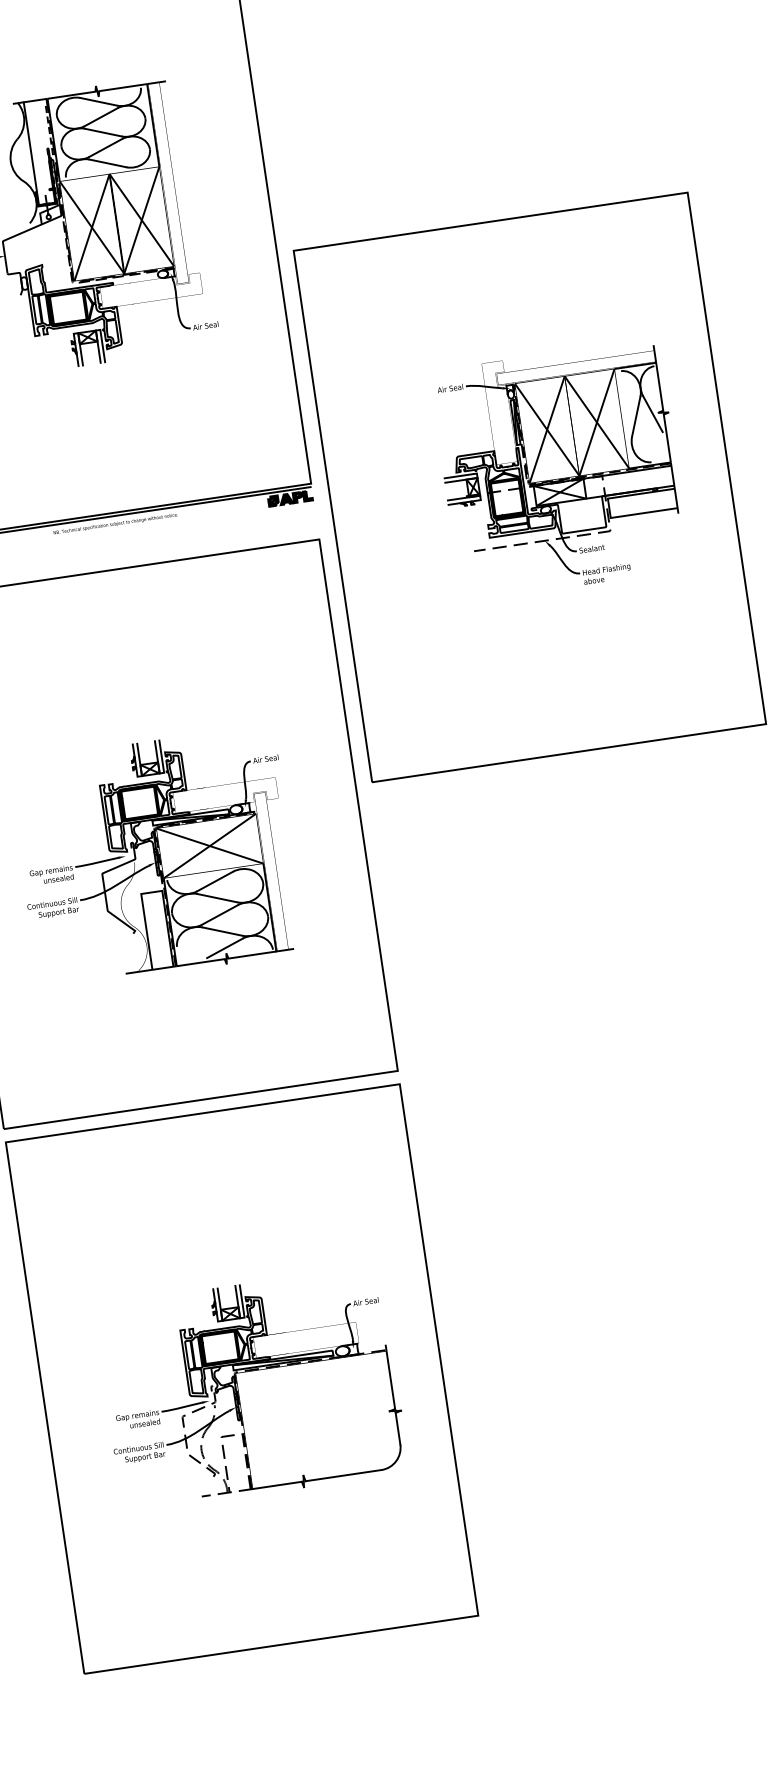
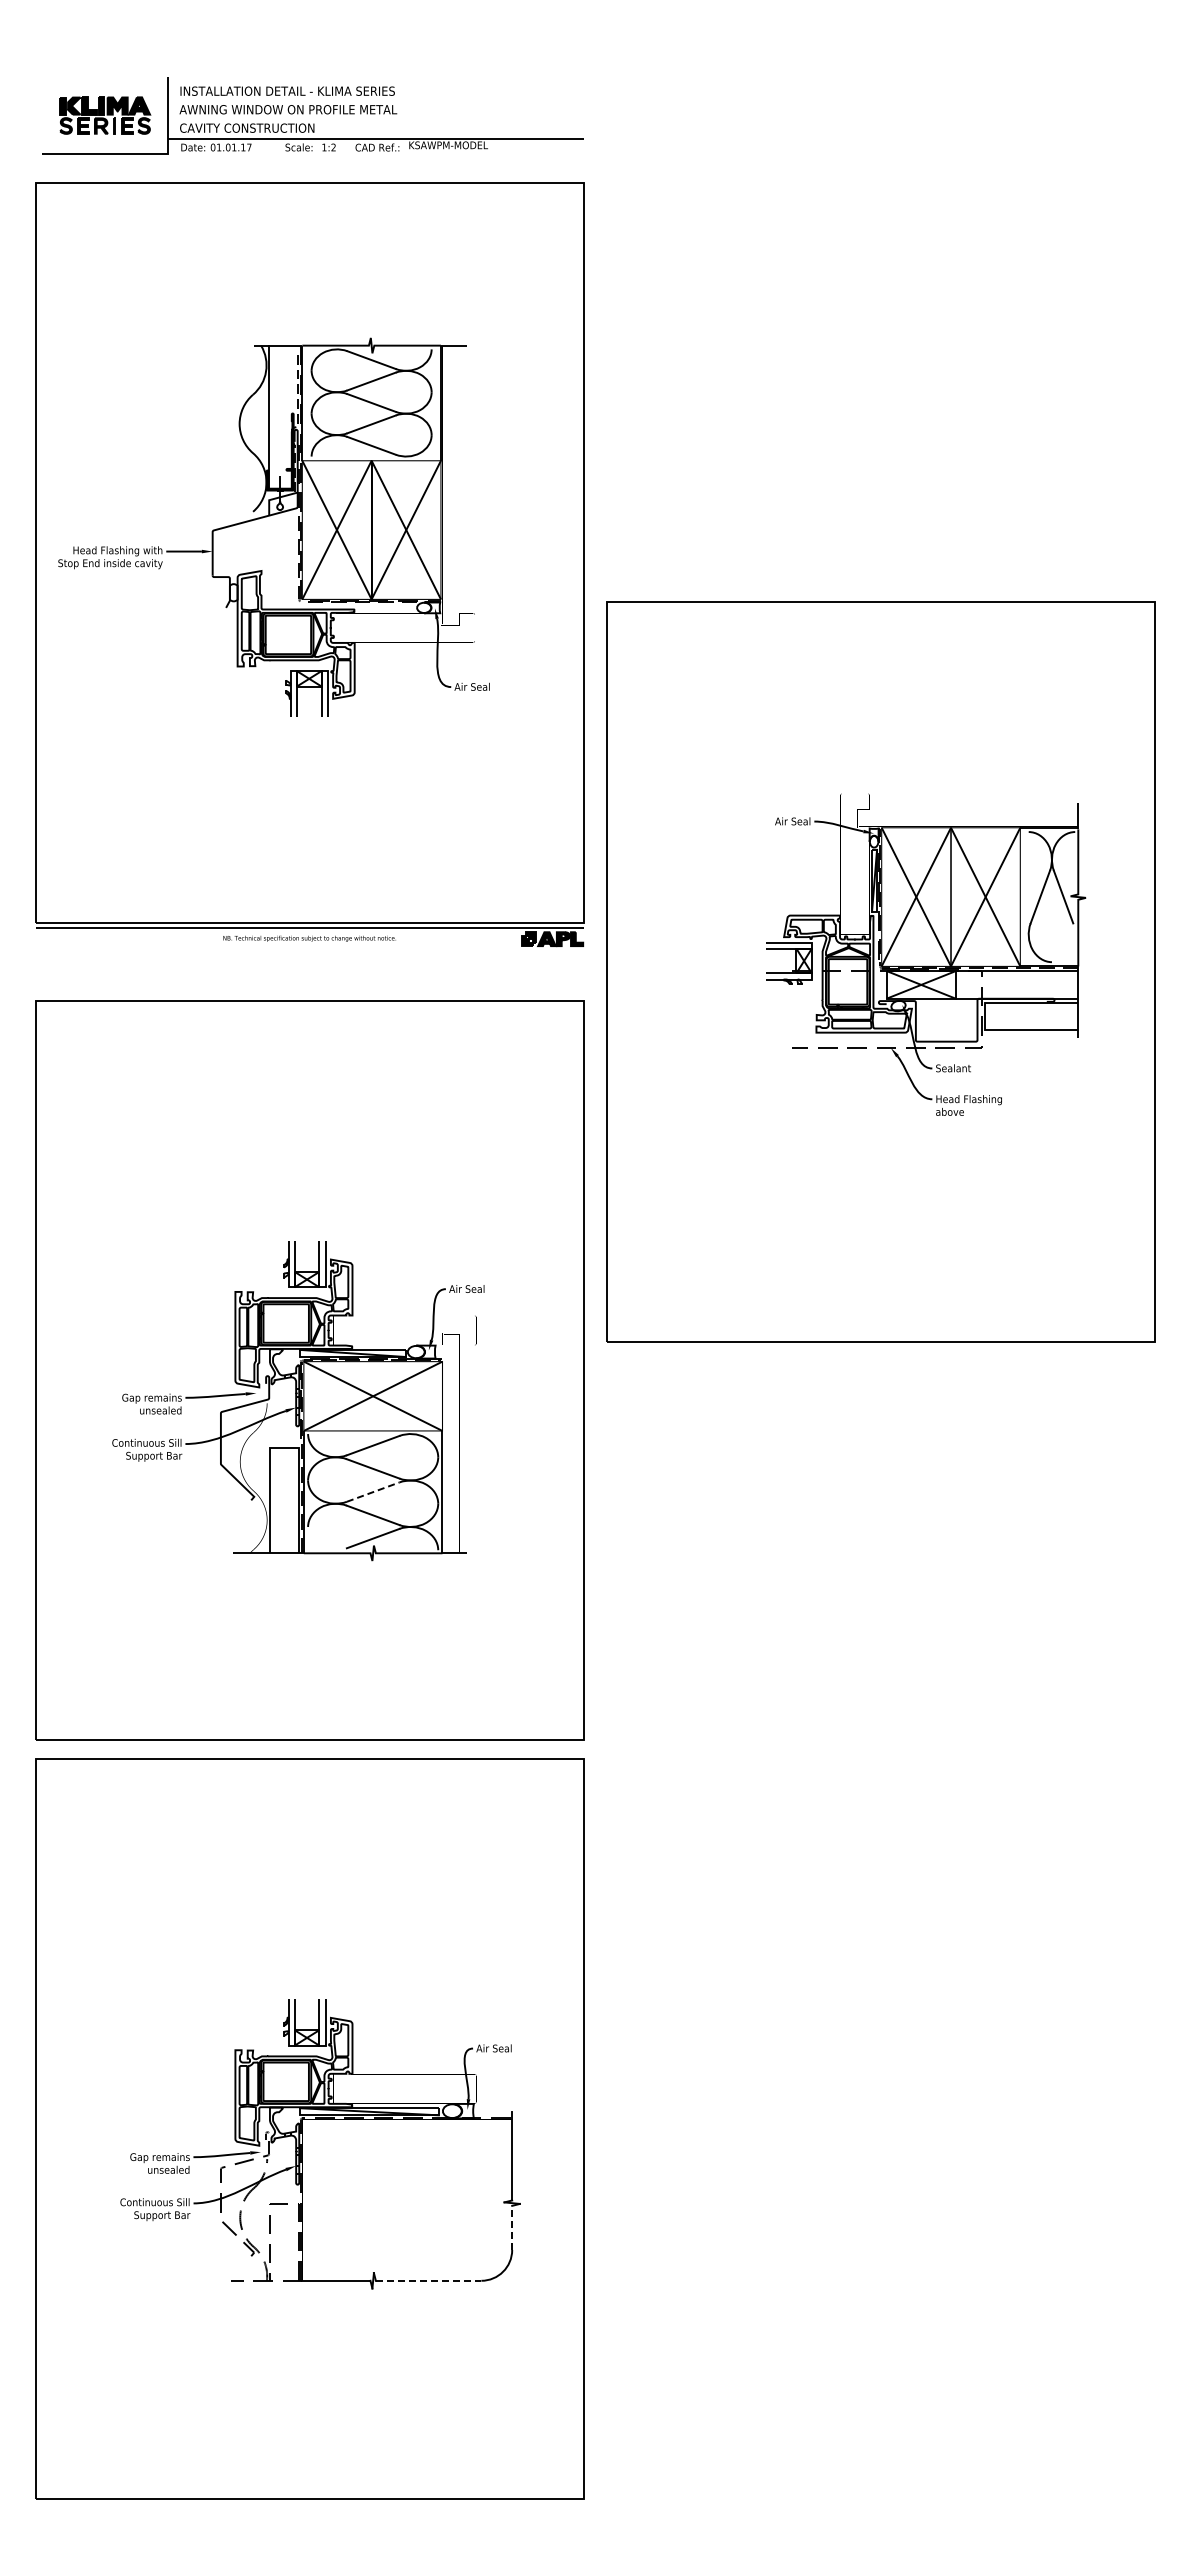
line: (220, 914) -> (373, 1491), solid -> dashed
line: (398, 1428) -> (512, 2227), solid -> dashed
line: (343, 1475) -> (428, 2280), solid -> dashed

